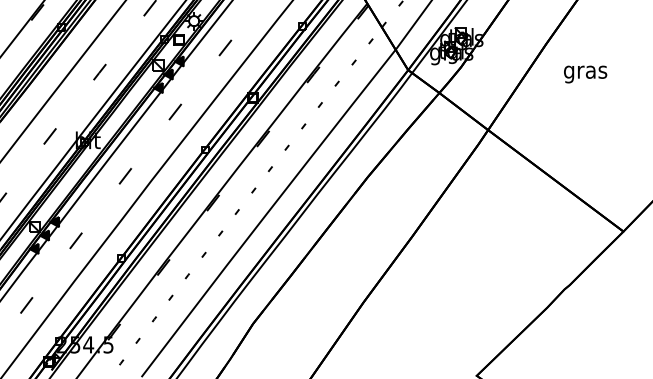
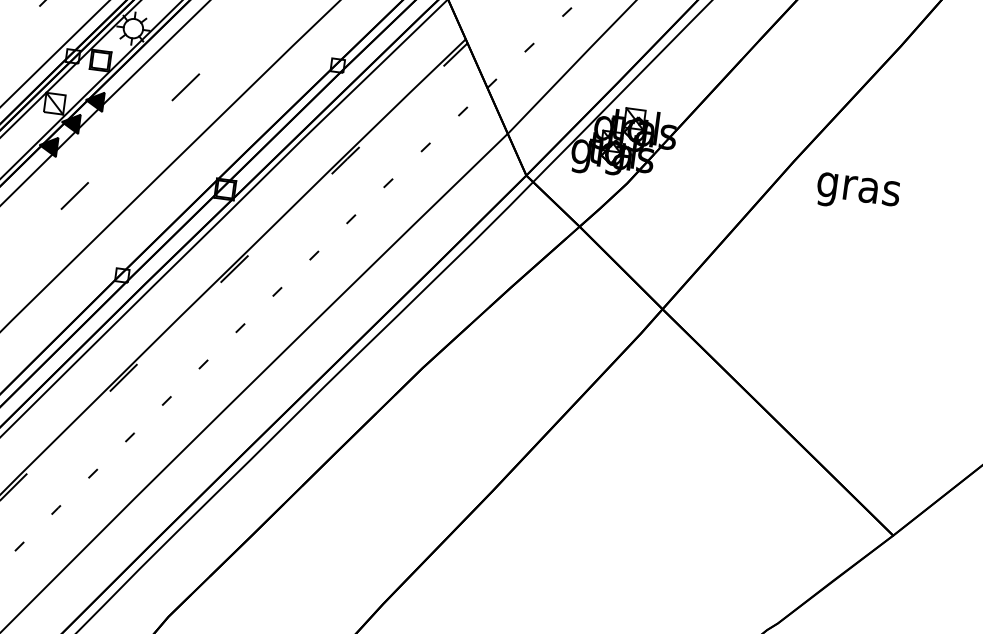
text: (585, 74) -> (857, 193), moved

